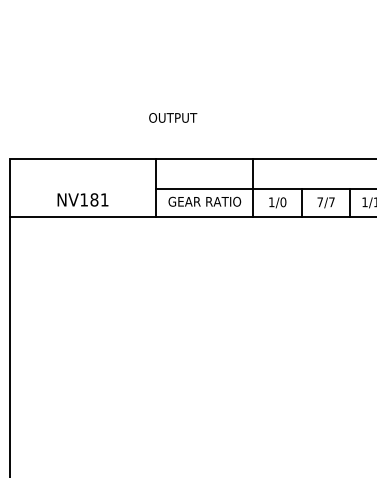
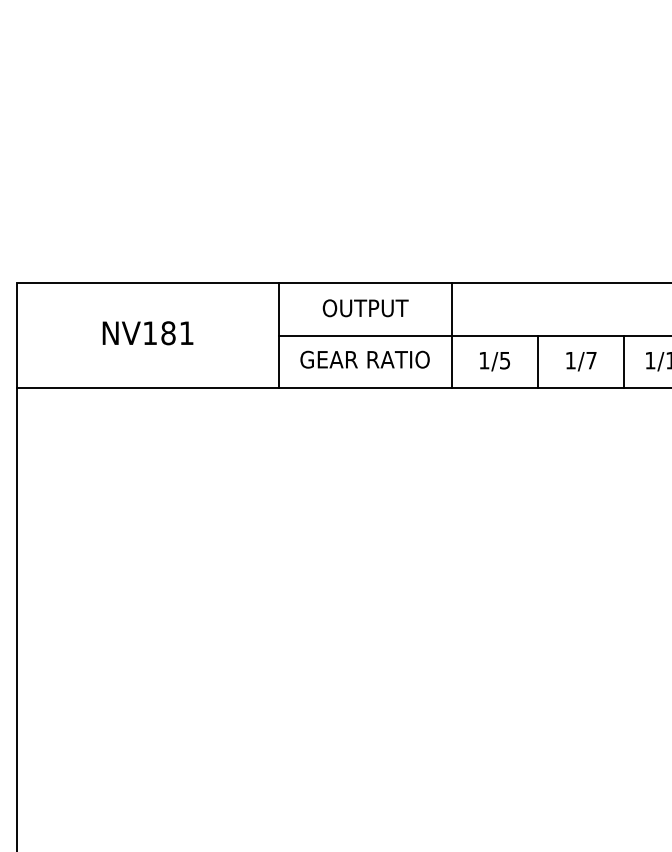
text: (173, 117) -> (366, 307), moved
text: (82, 199) -> (147, 332), moved
text: (283, 202) -> (505, 360), 1/0 -> 1/5
text: (319, 202) -> (569, 360), 7/7 -> 1/7

